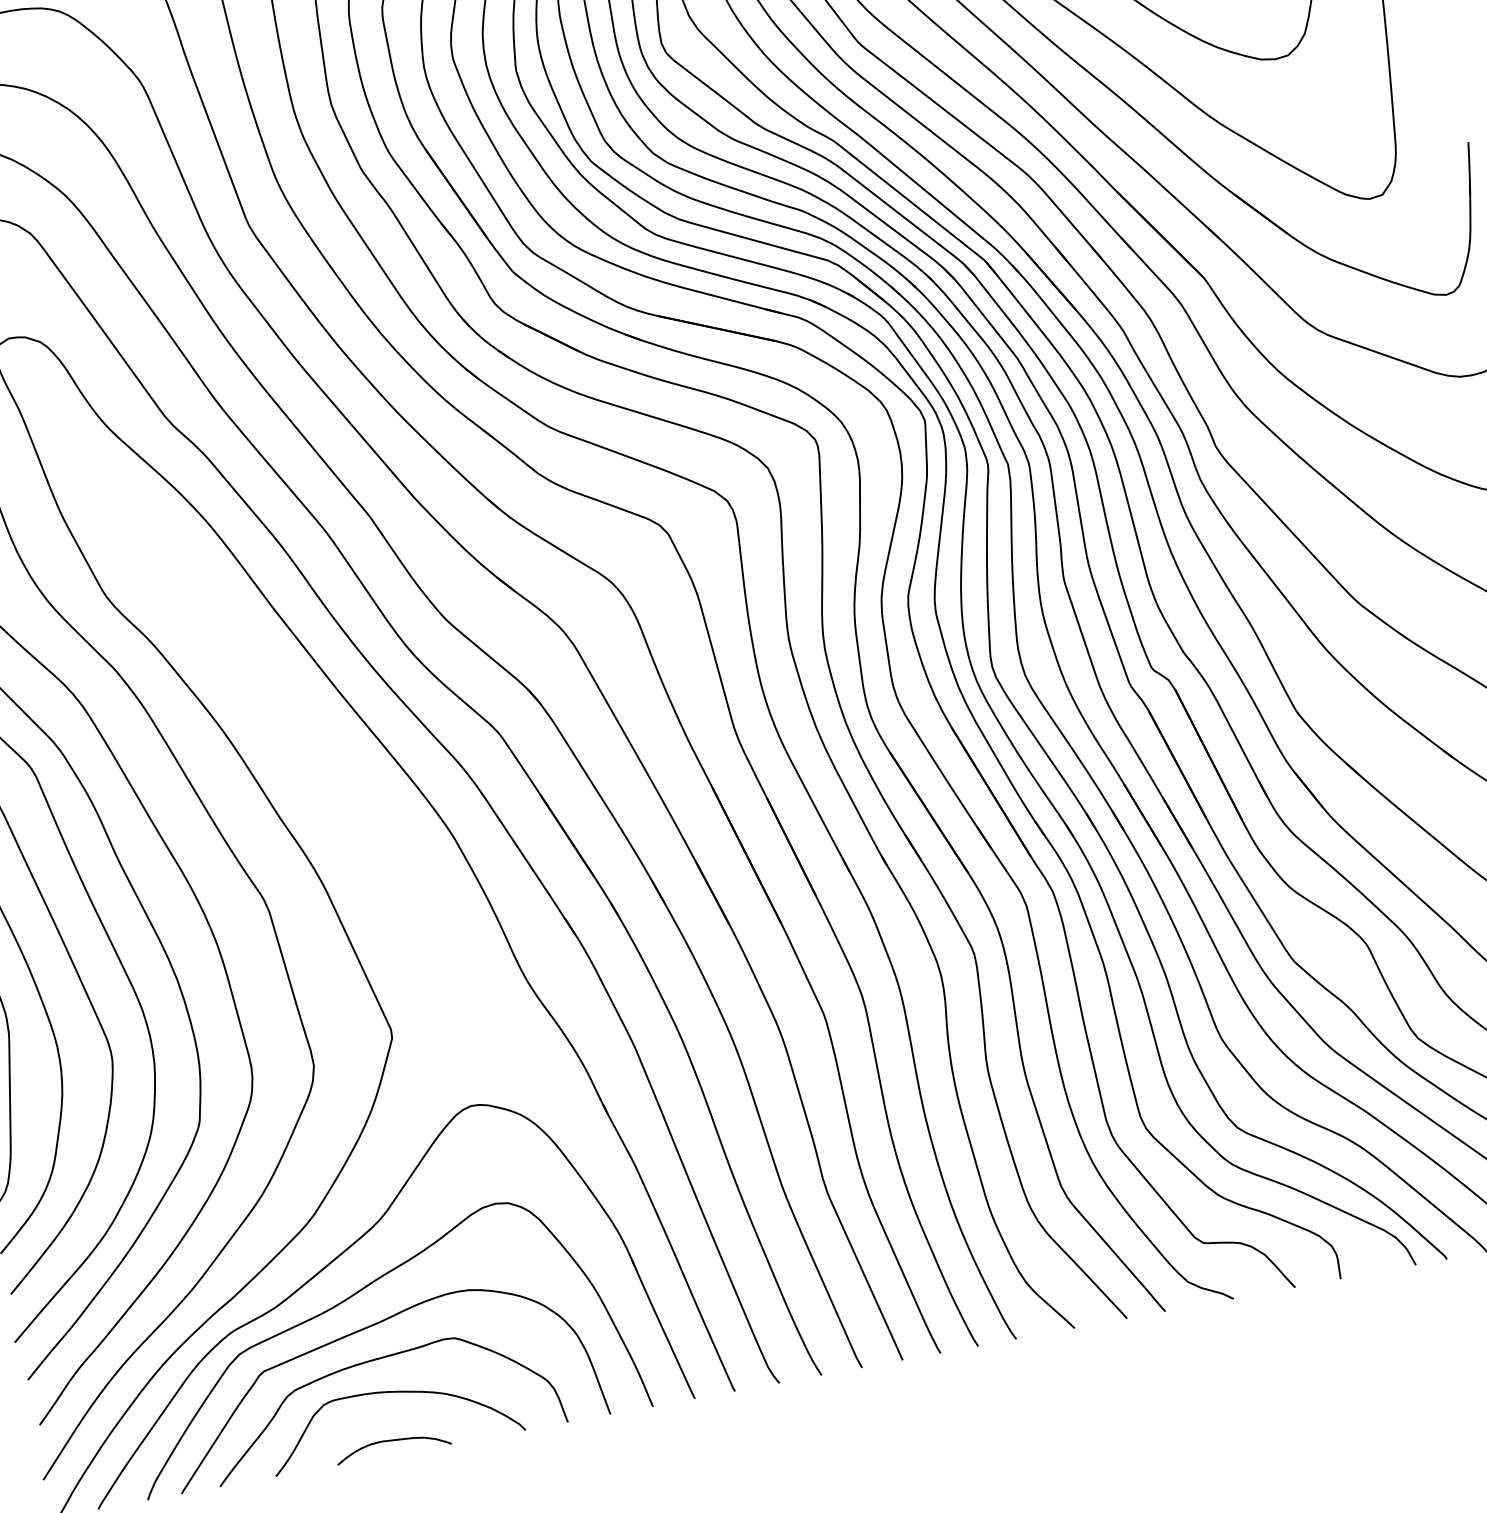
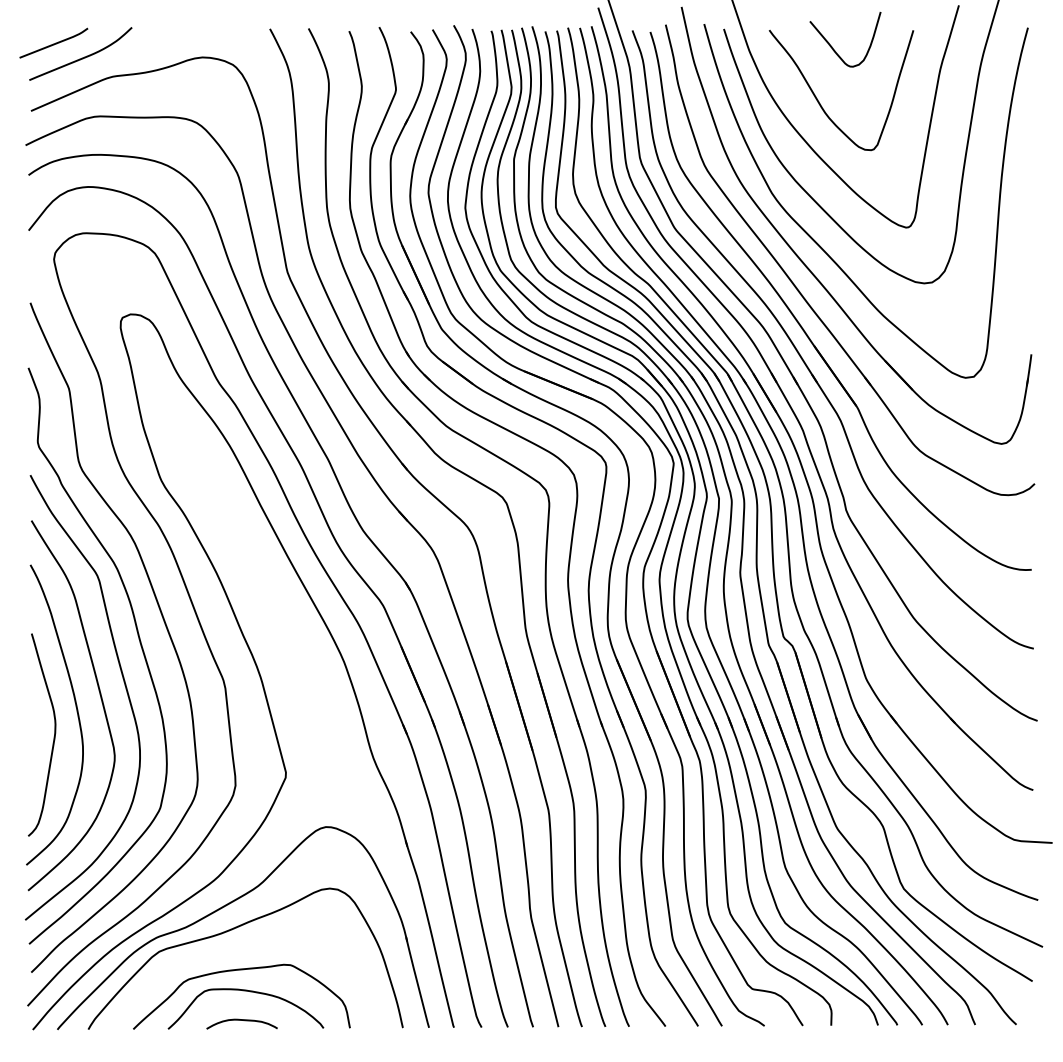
curve: (367, 1329) -> (239, 950), removed

